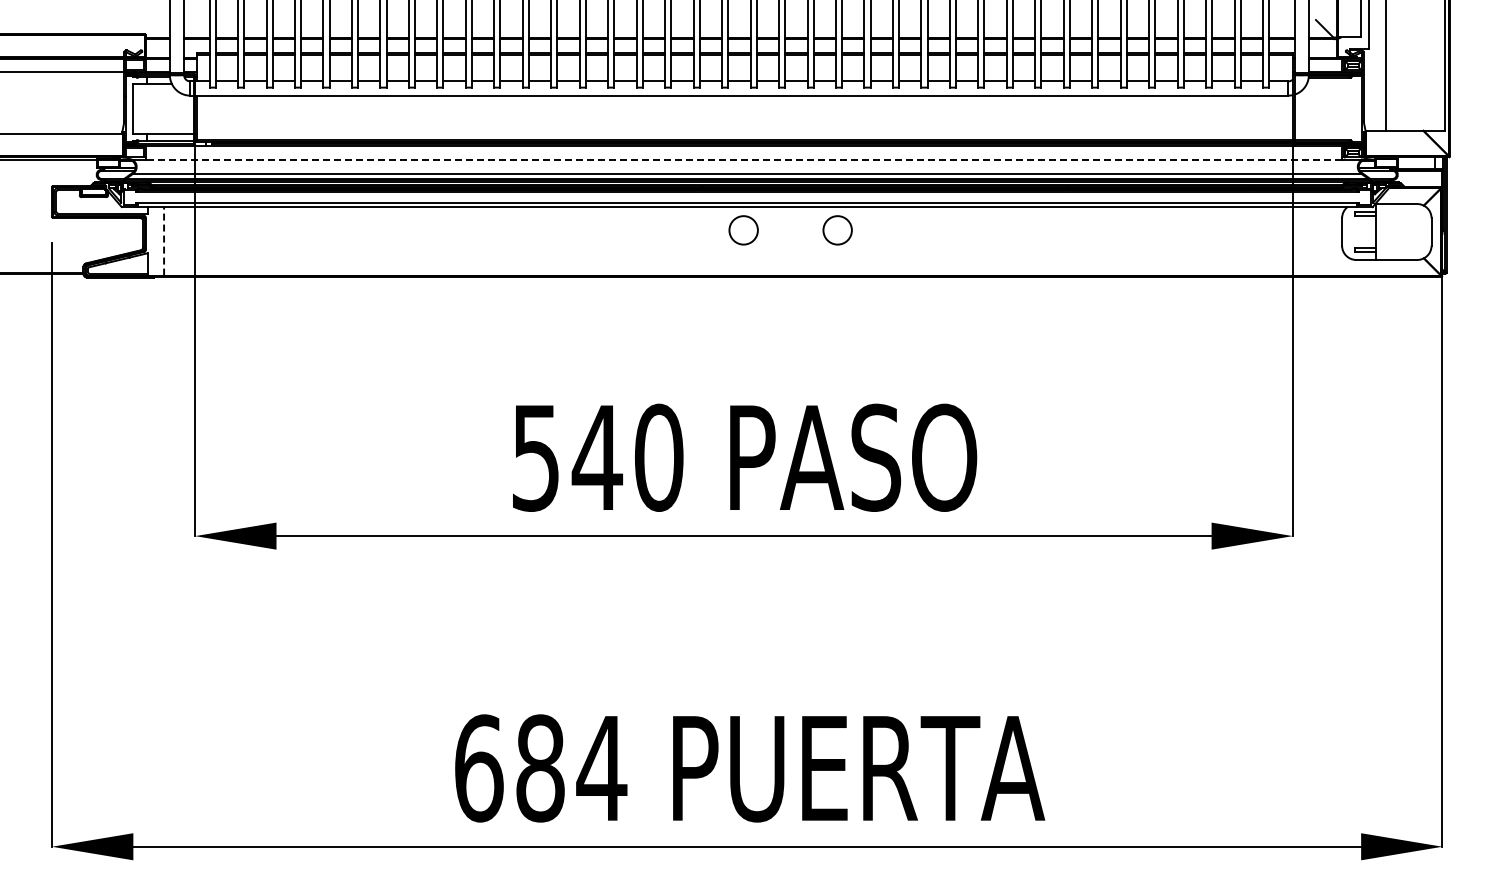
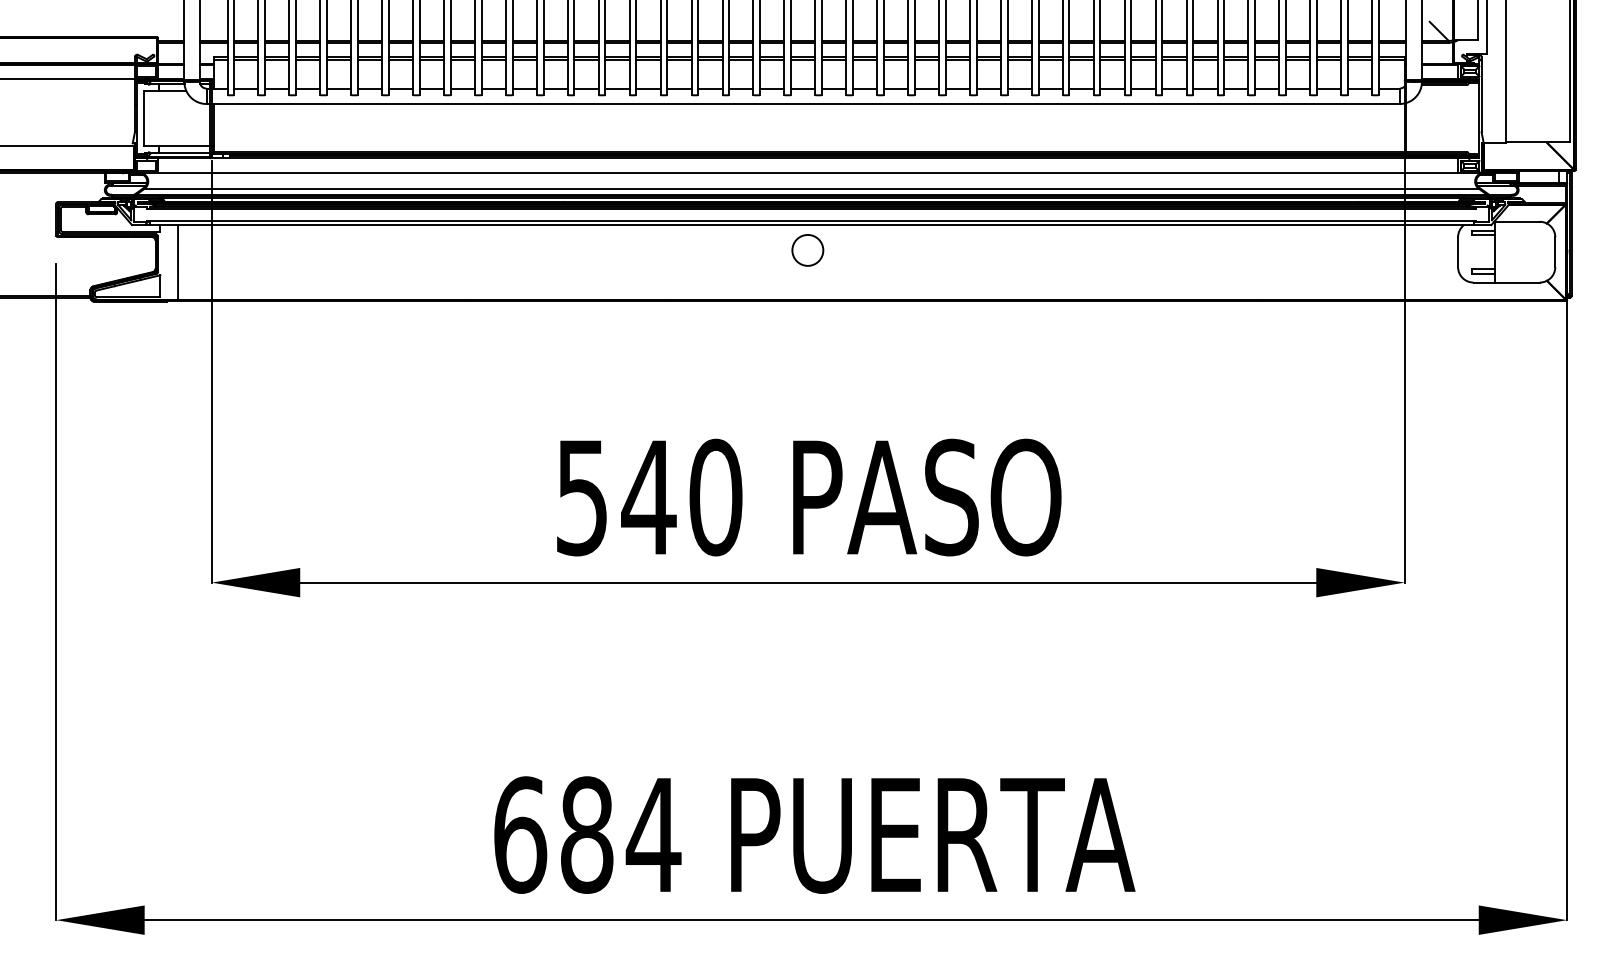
line: (743, 159) -> (807, 173), dashed -> solid
circle: (837, 230) -> (909, 250), removed
line: (164, 240) -> (178, 261), dashed -> solid

